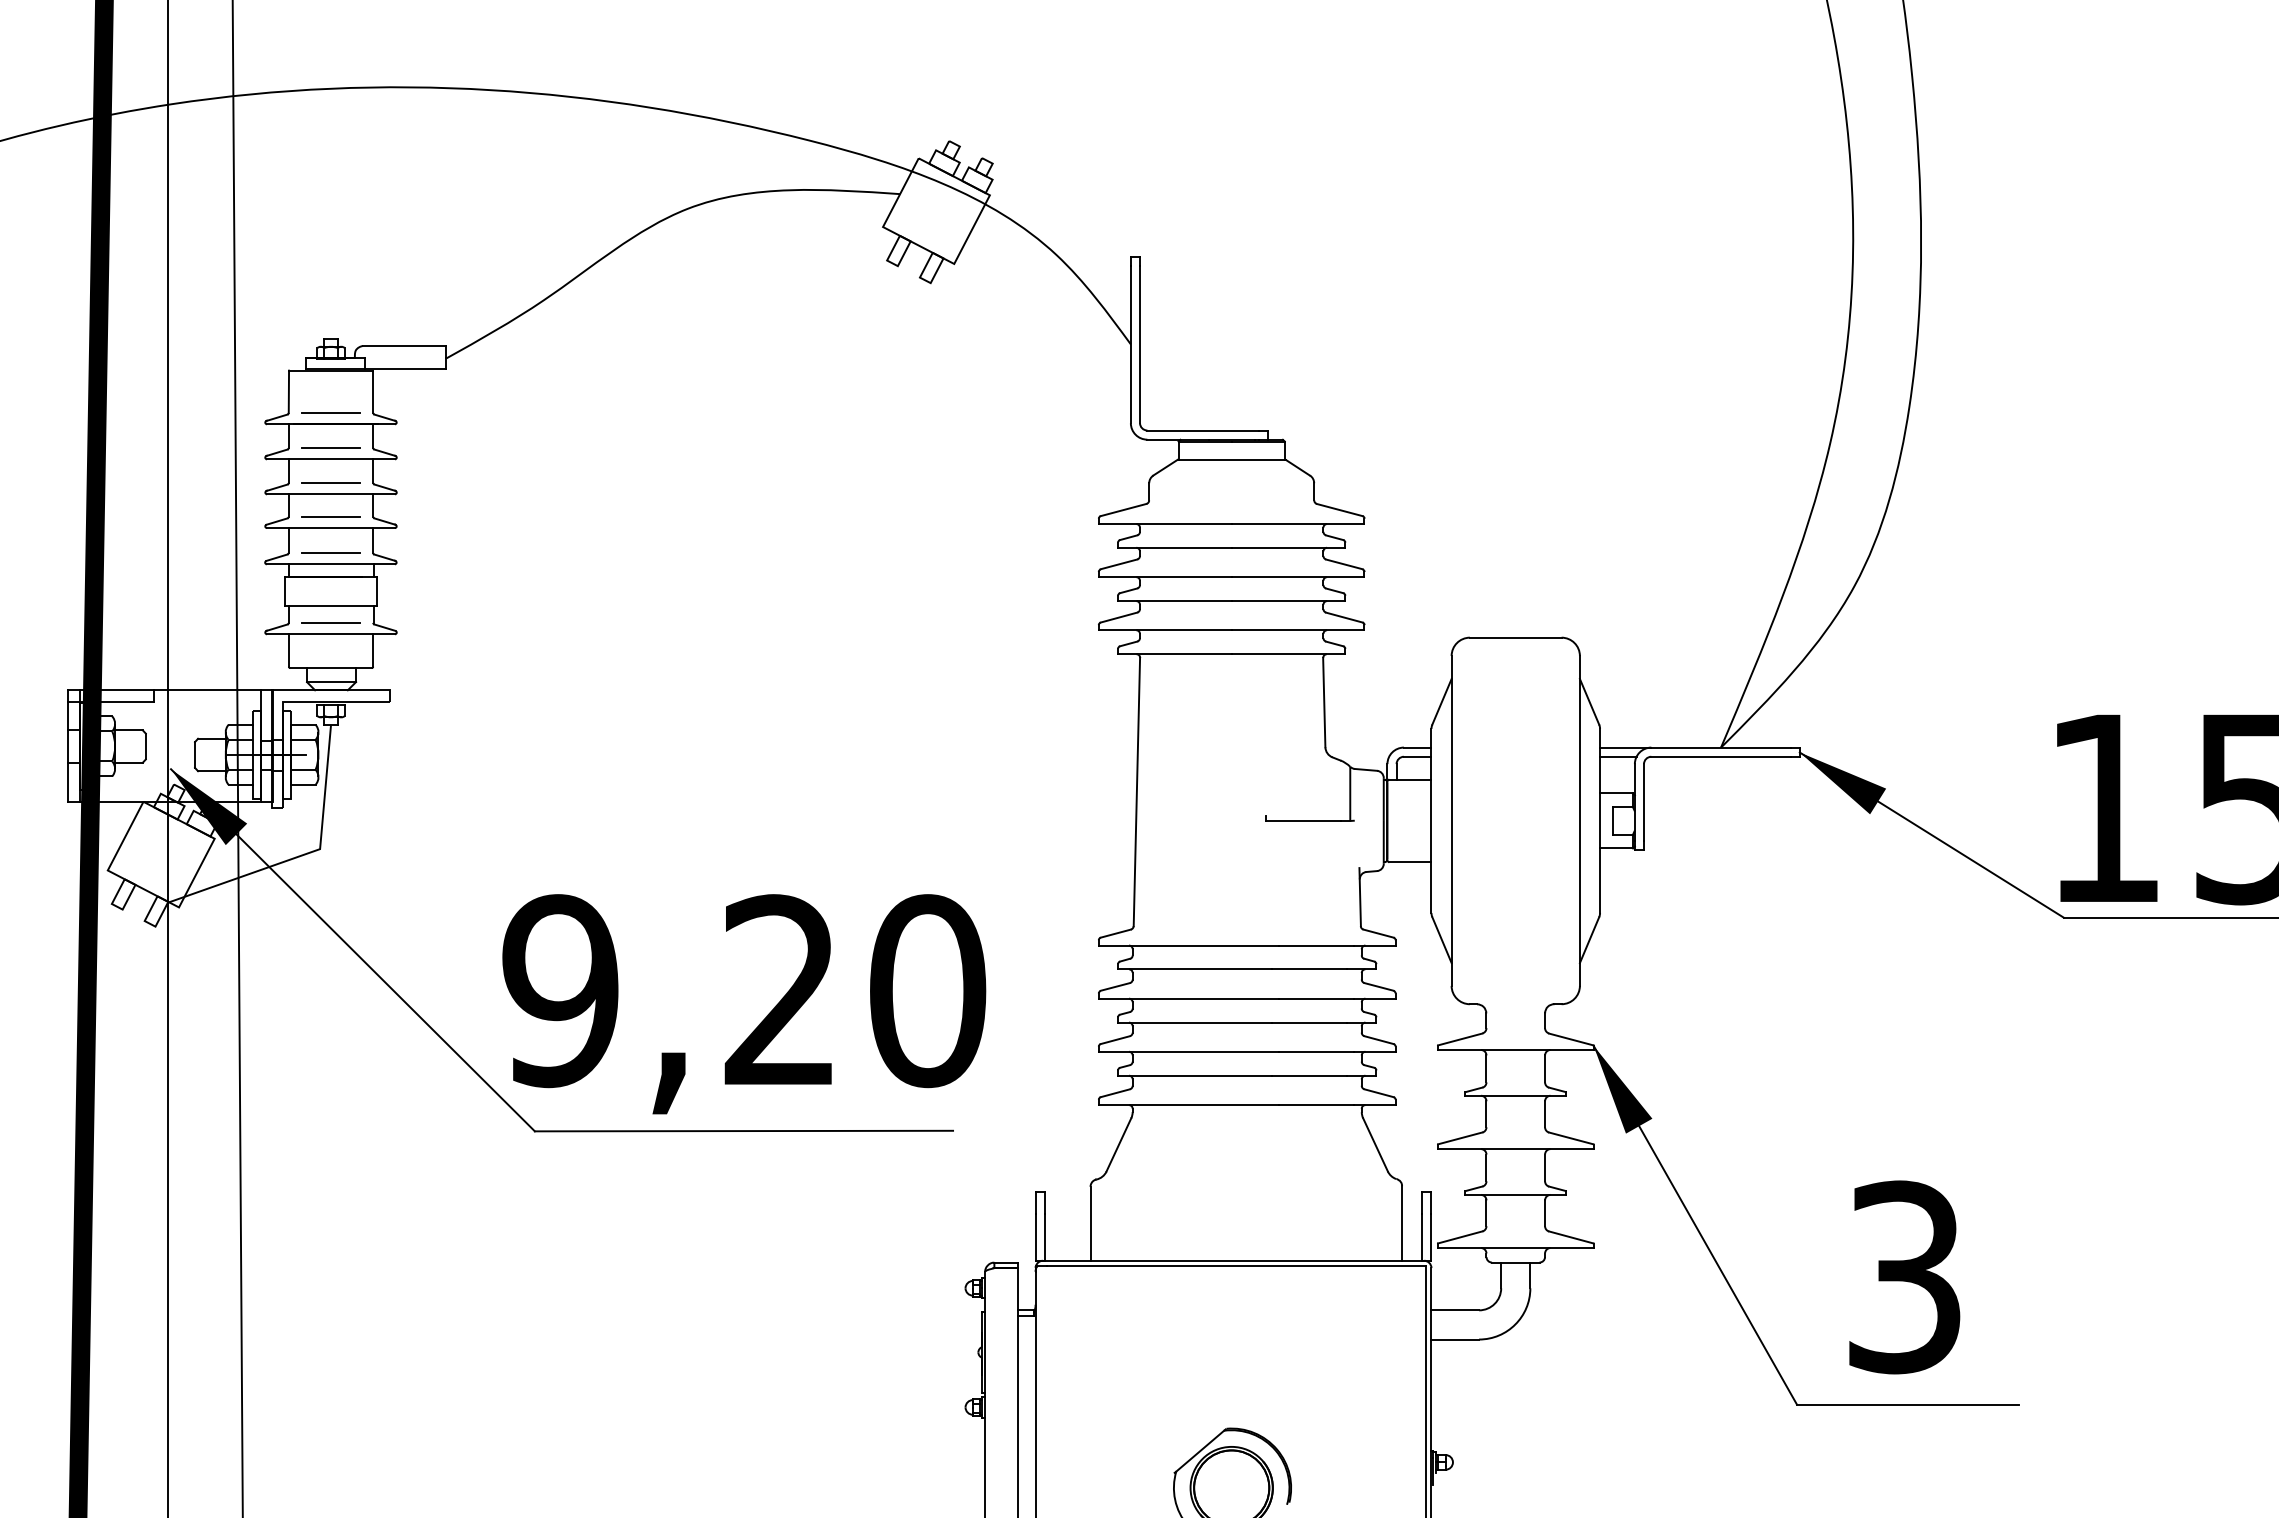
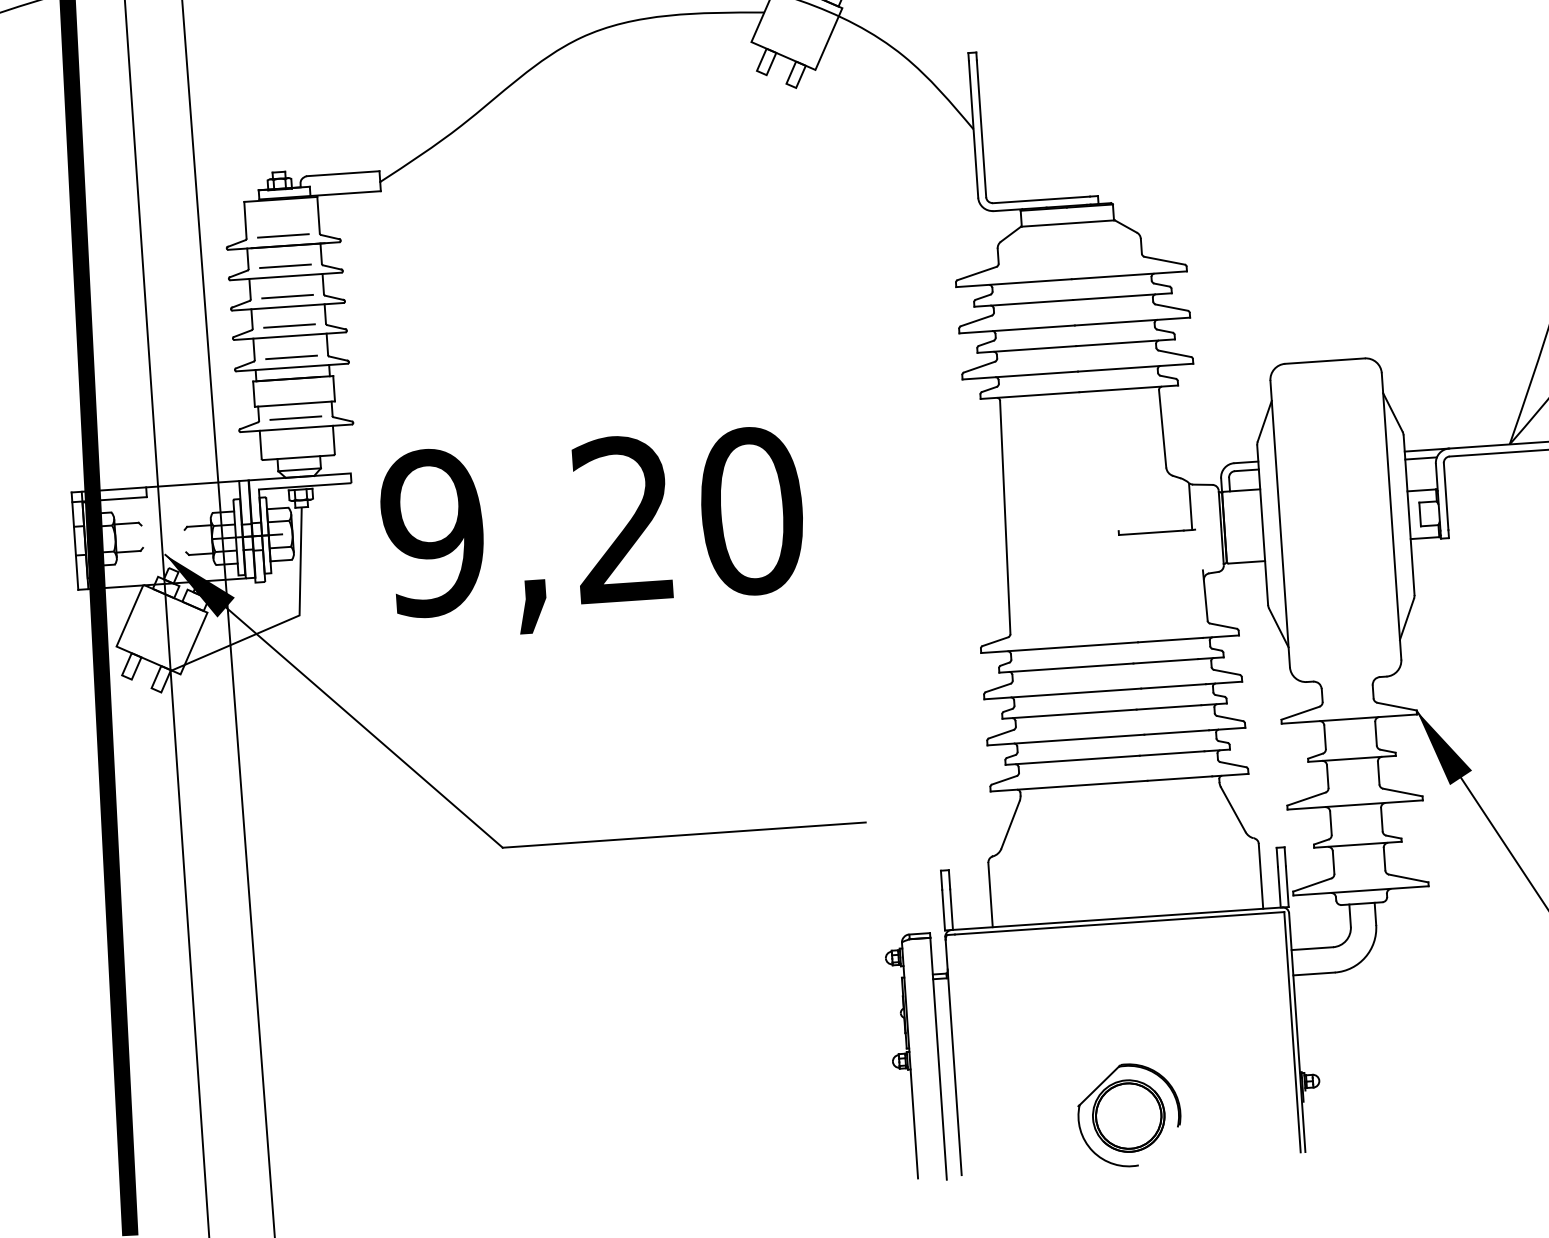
line: (145, 746) -> (141, 536), removed
line: (195, 754) -> (185, 540), removed
text: (744, 1004) -> (593, 533), moved

